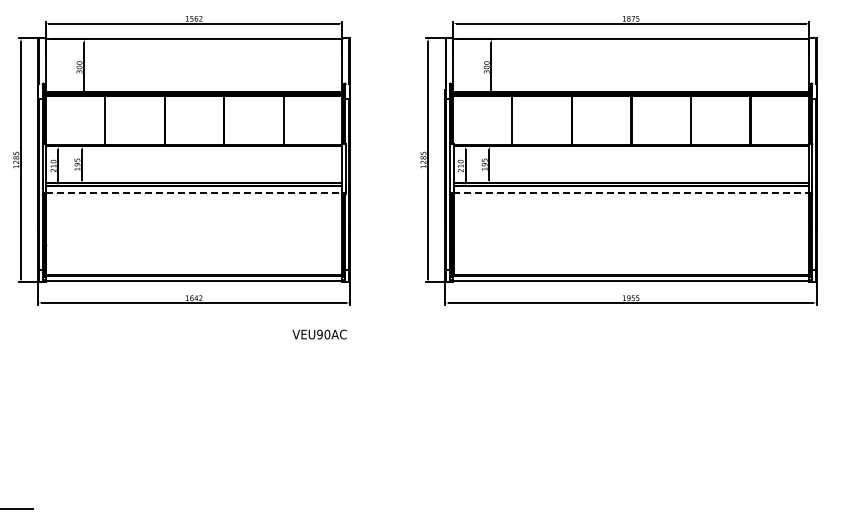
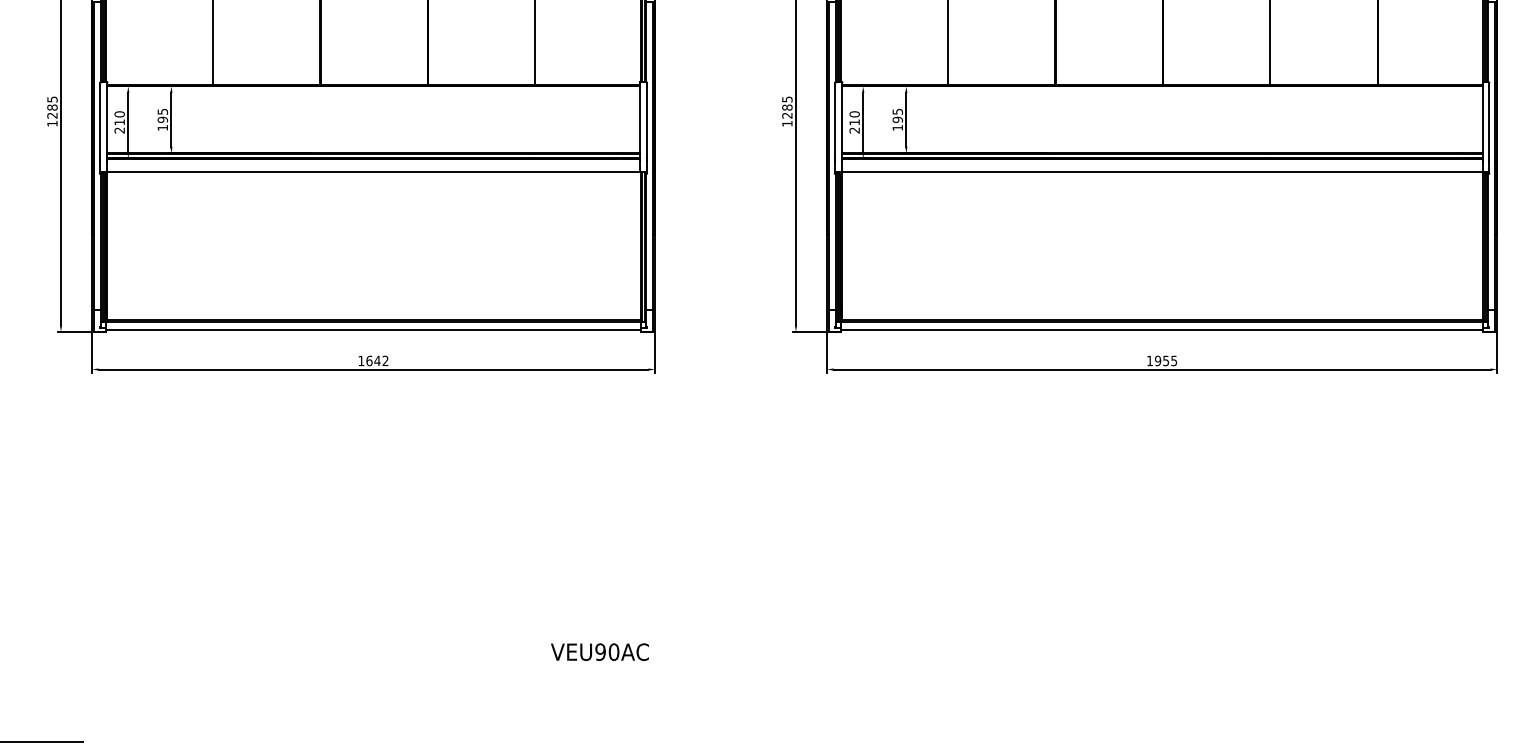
line: (194, 193) -> (374, 171), dashed -> solid
line: (631, 193) -> (1162, 171), dashed -> solid
text: (319, 334) -> (599, 652), moved

